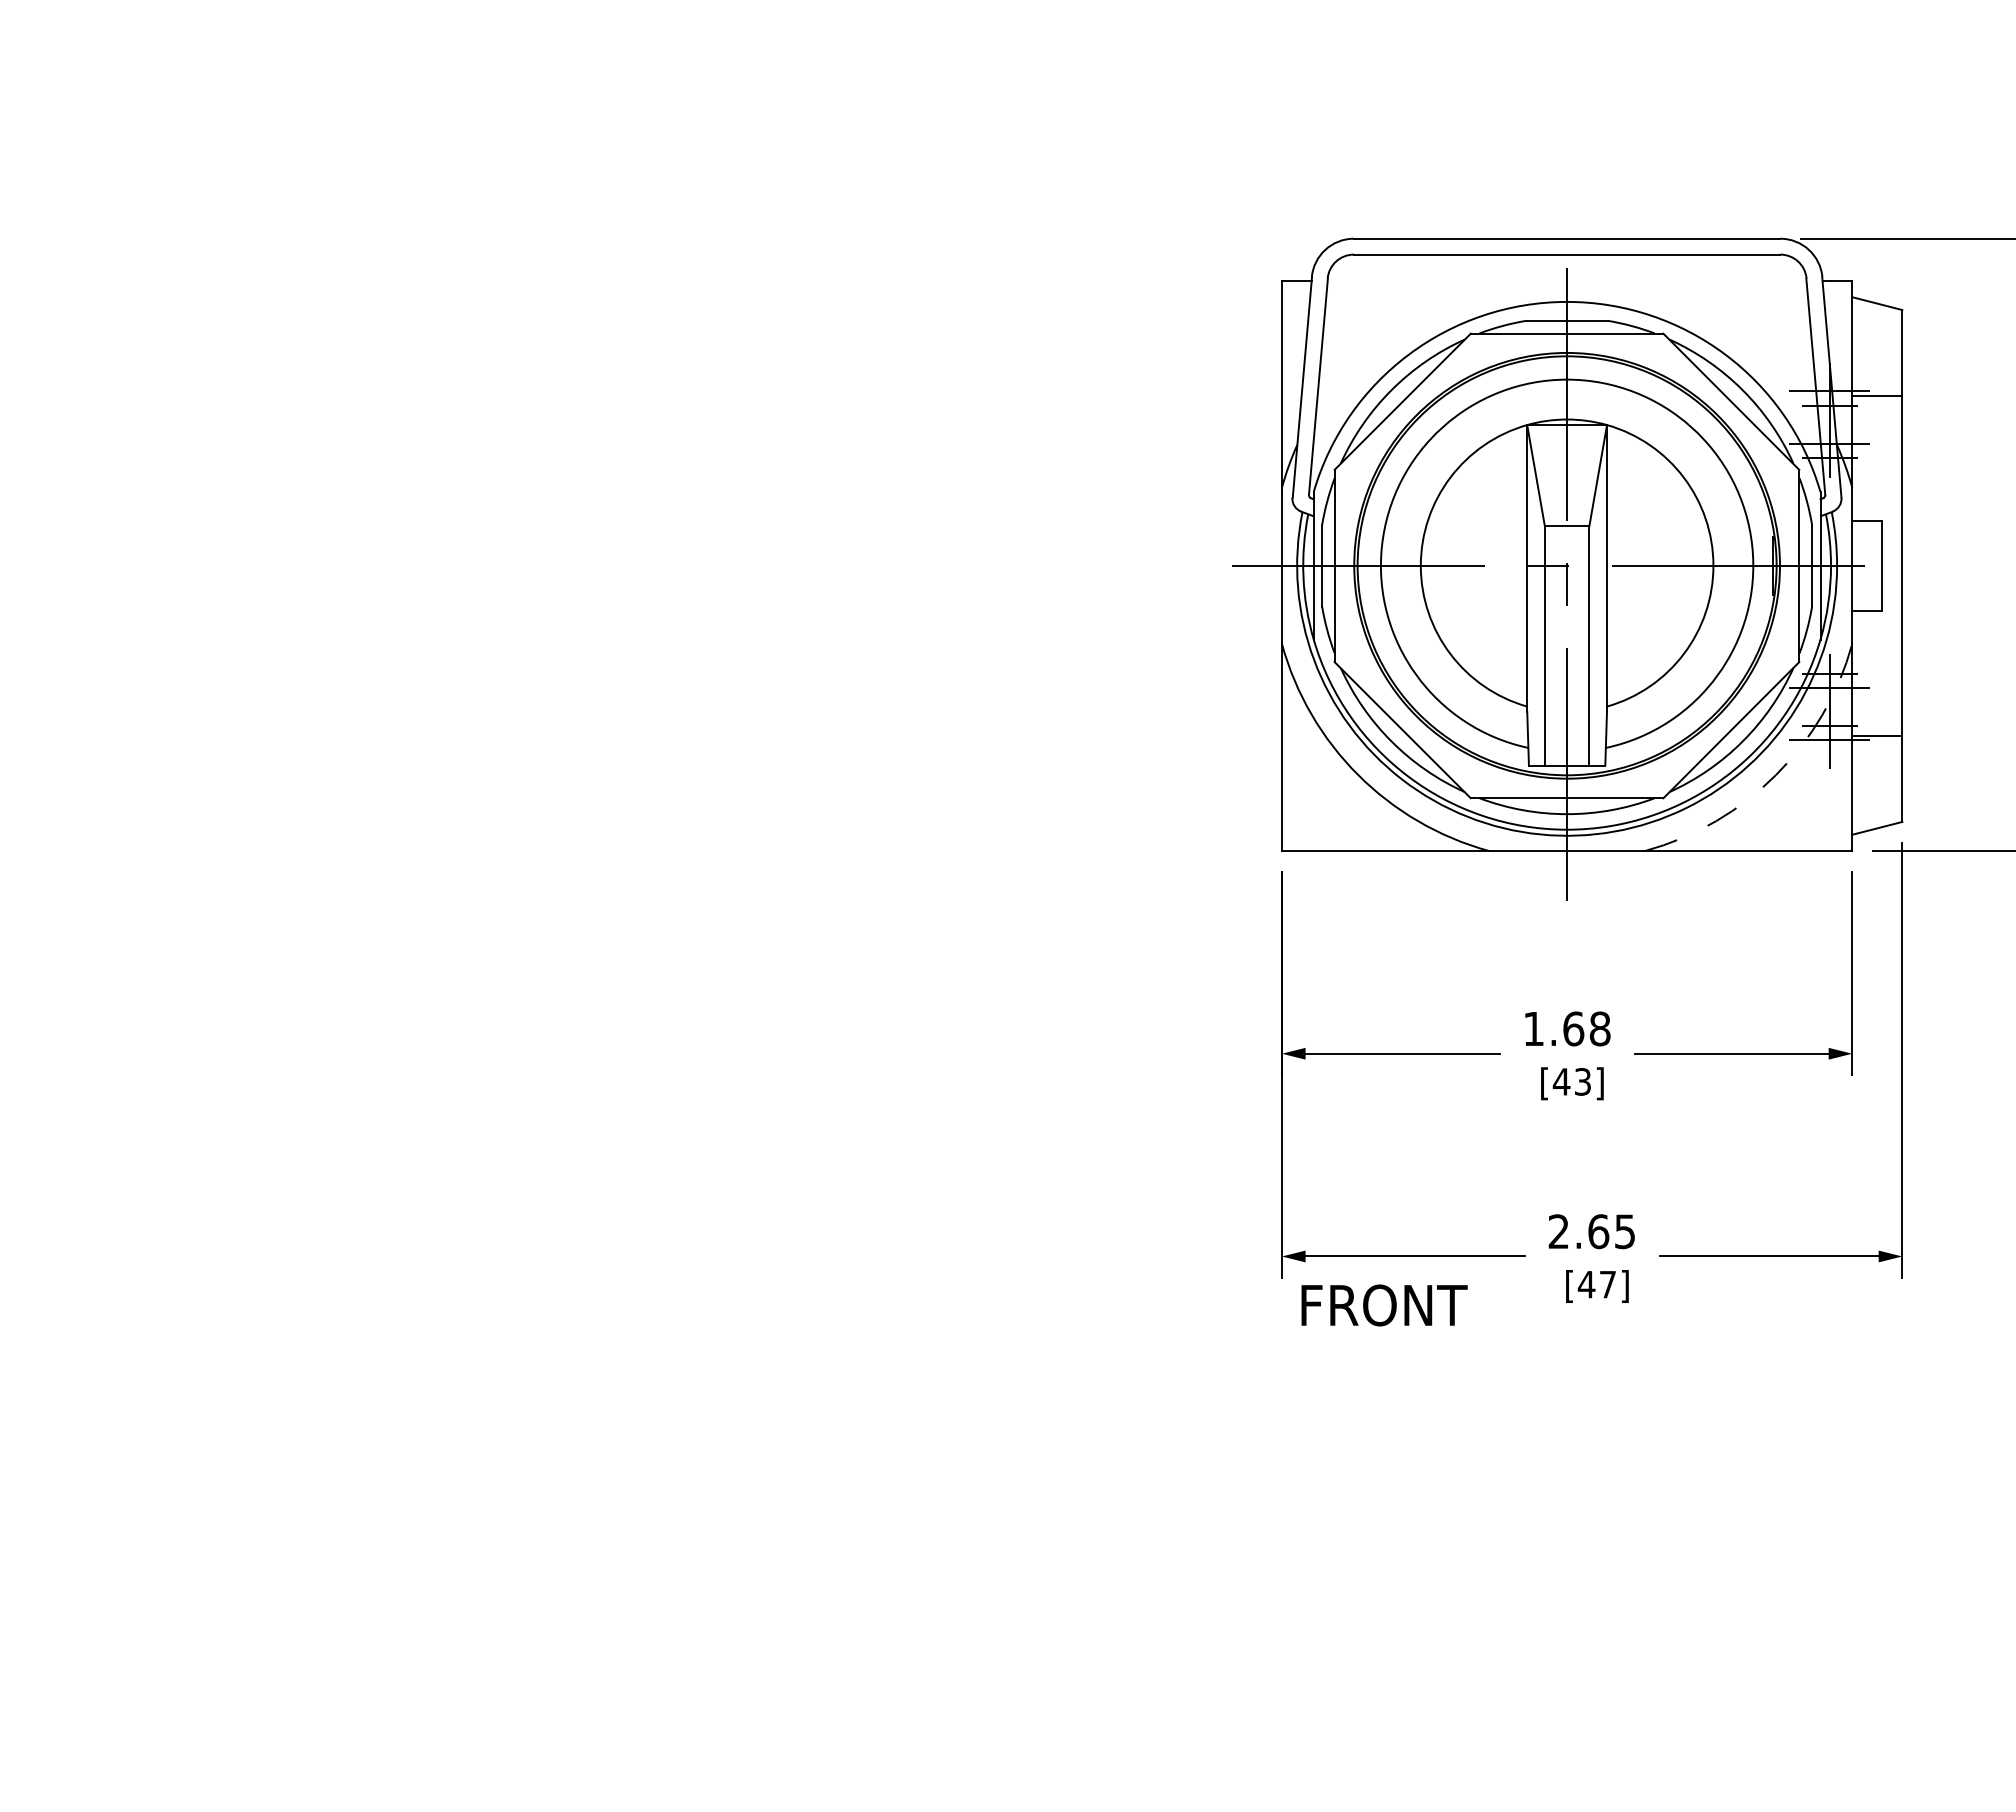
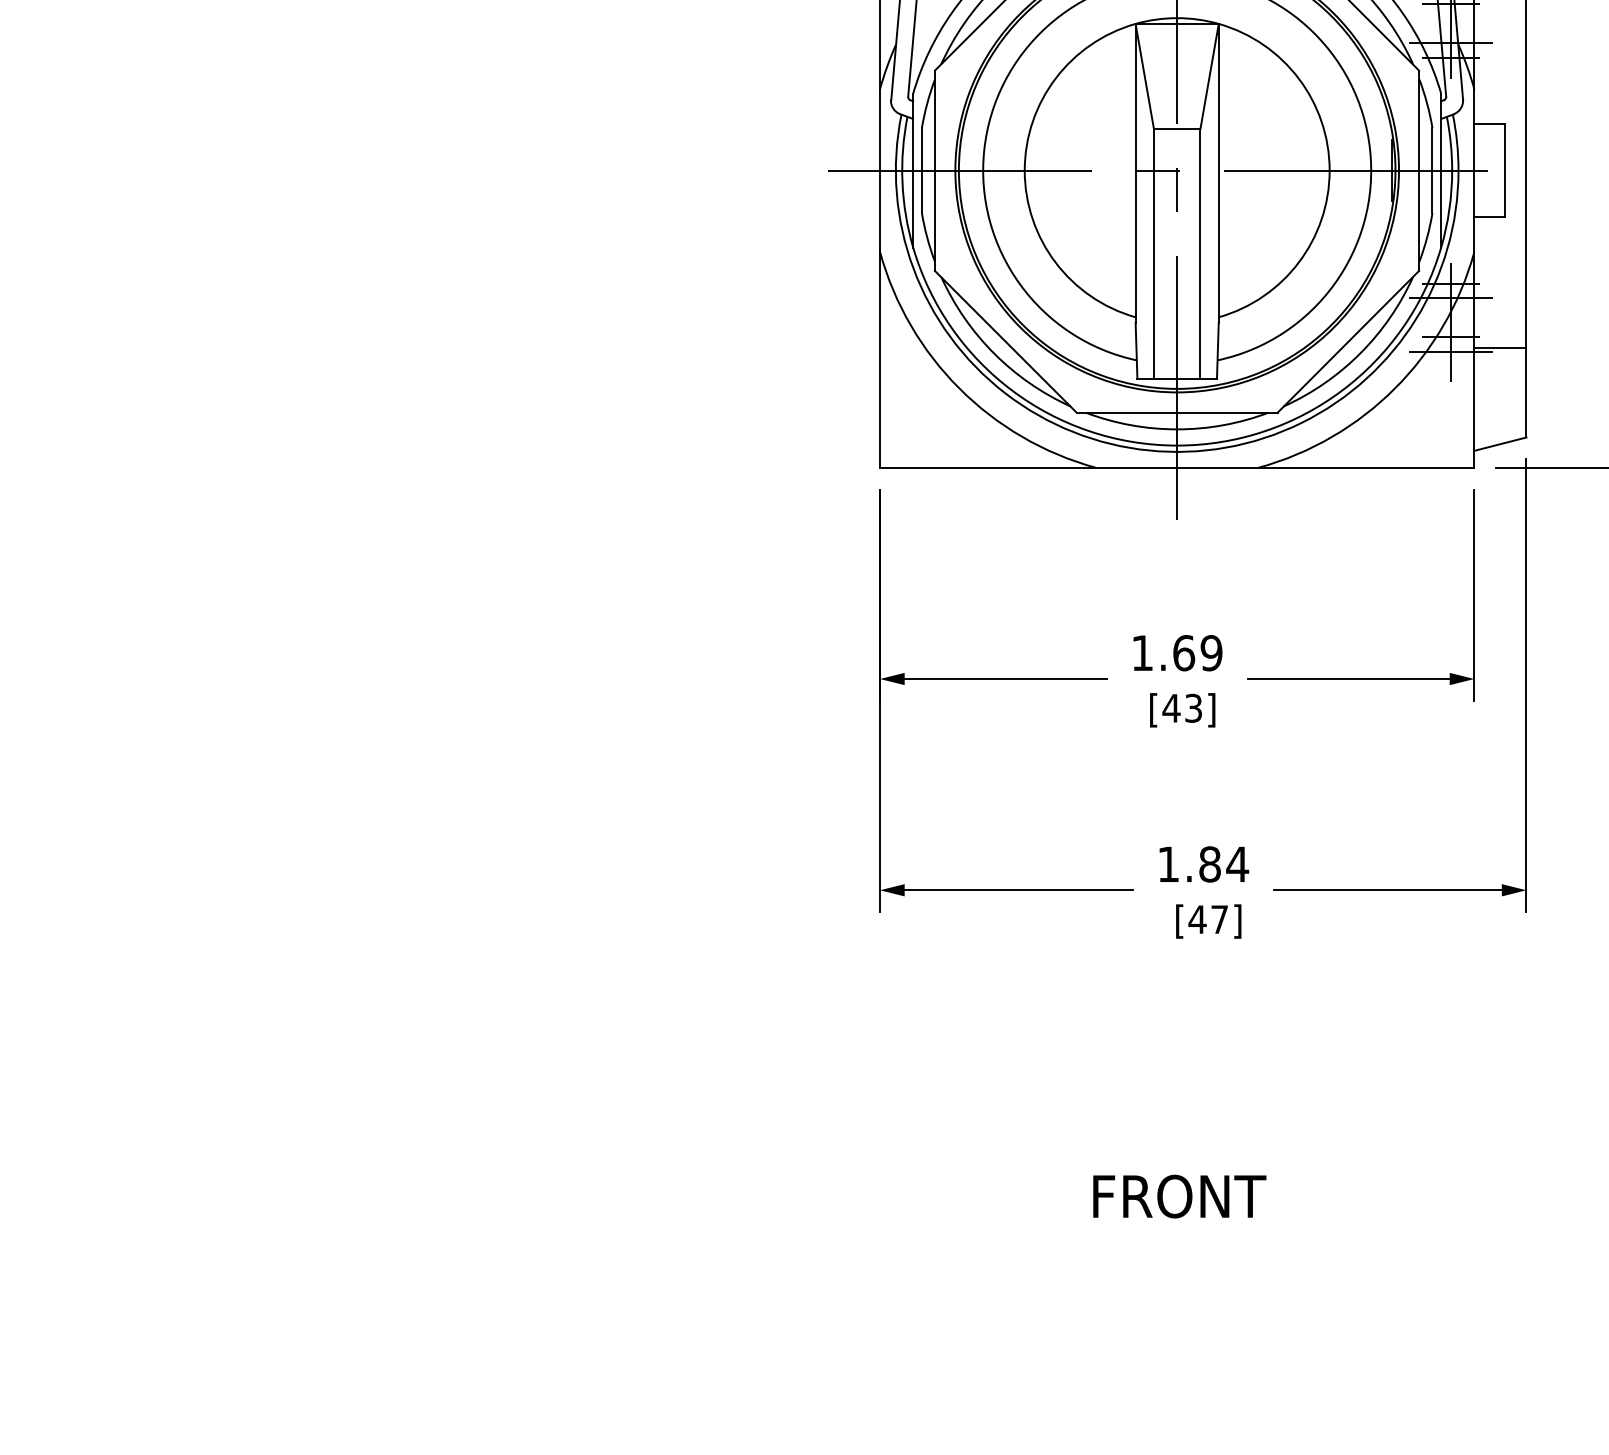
arc: (1776, 774) -> (1395, 388), dashed -> solid
text: (1599, 1028) -> (1210, 652), 1.68 -> 1.69
text: (1592, 1231) -> (1203, 864), 2.65 -> 1.84
text: (1384, 1305) -> (1179, 1196), moved

